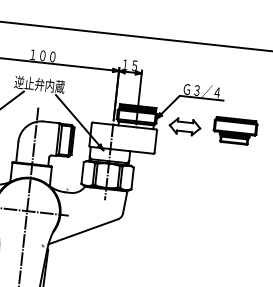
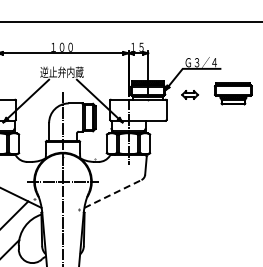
part: (184, 126) -> (189, 94), size x0.6
line: (82, 231) -> (112, 193), solid -> dashed

